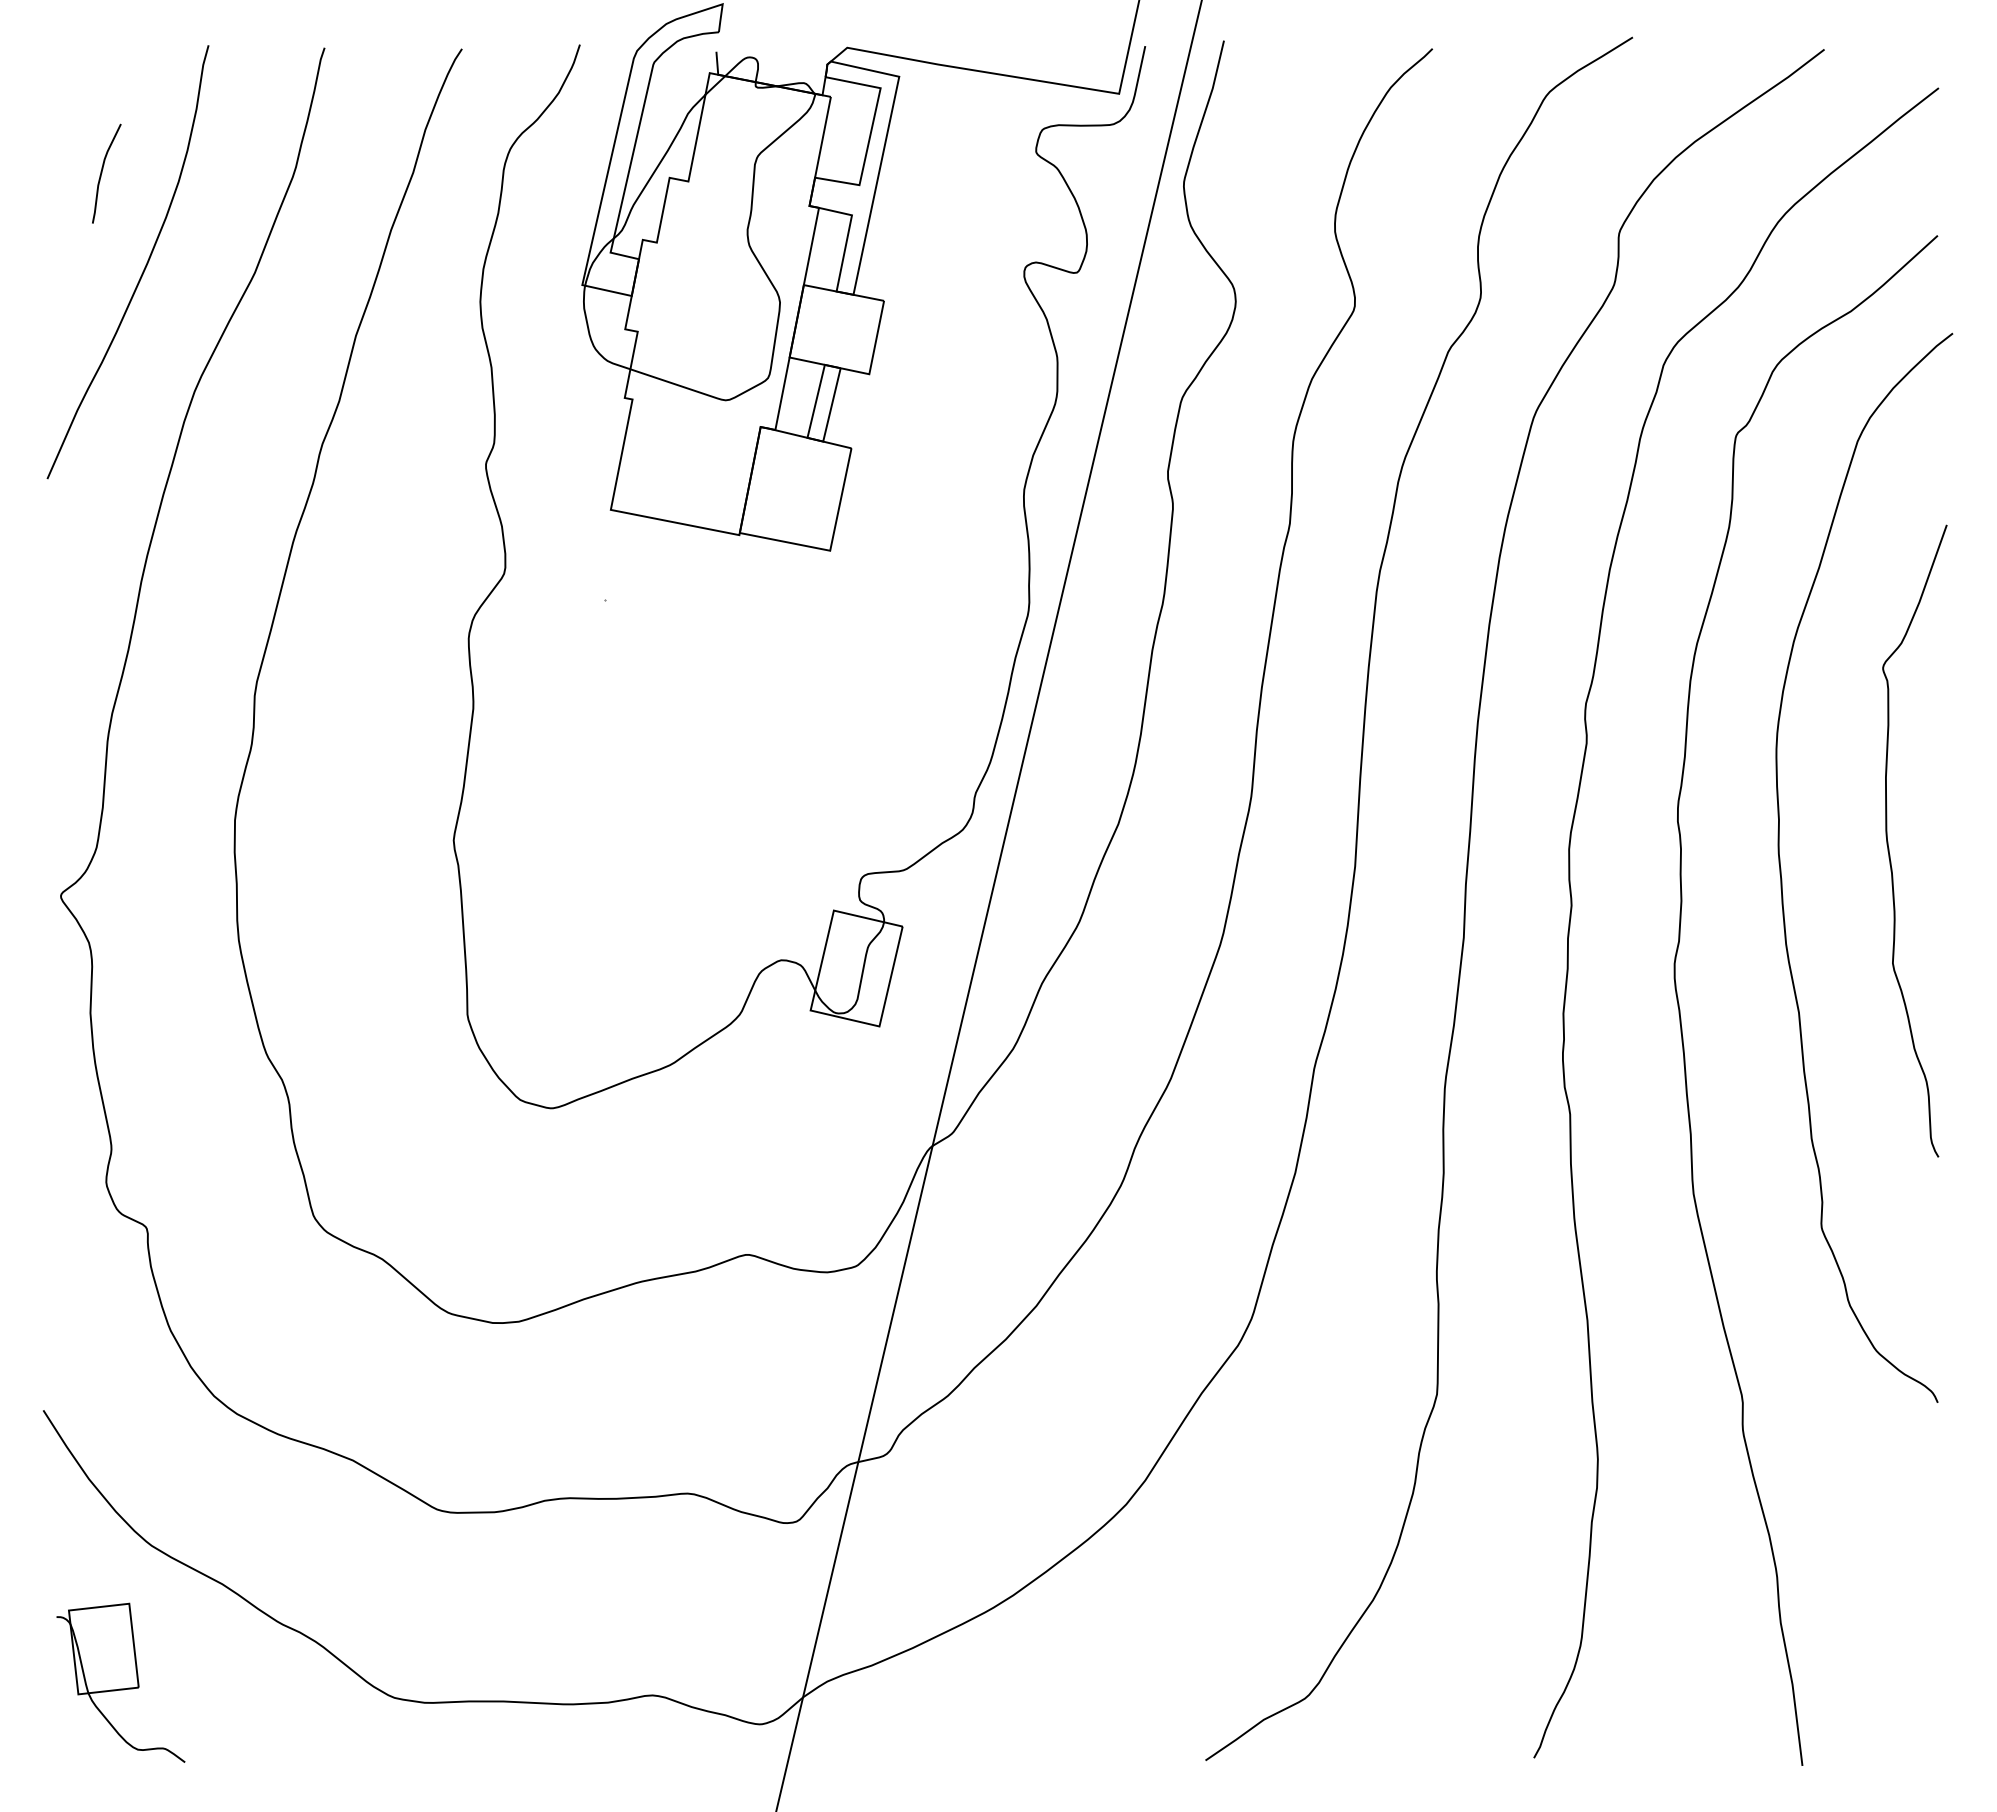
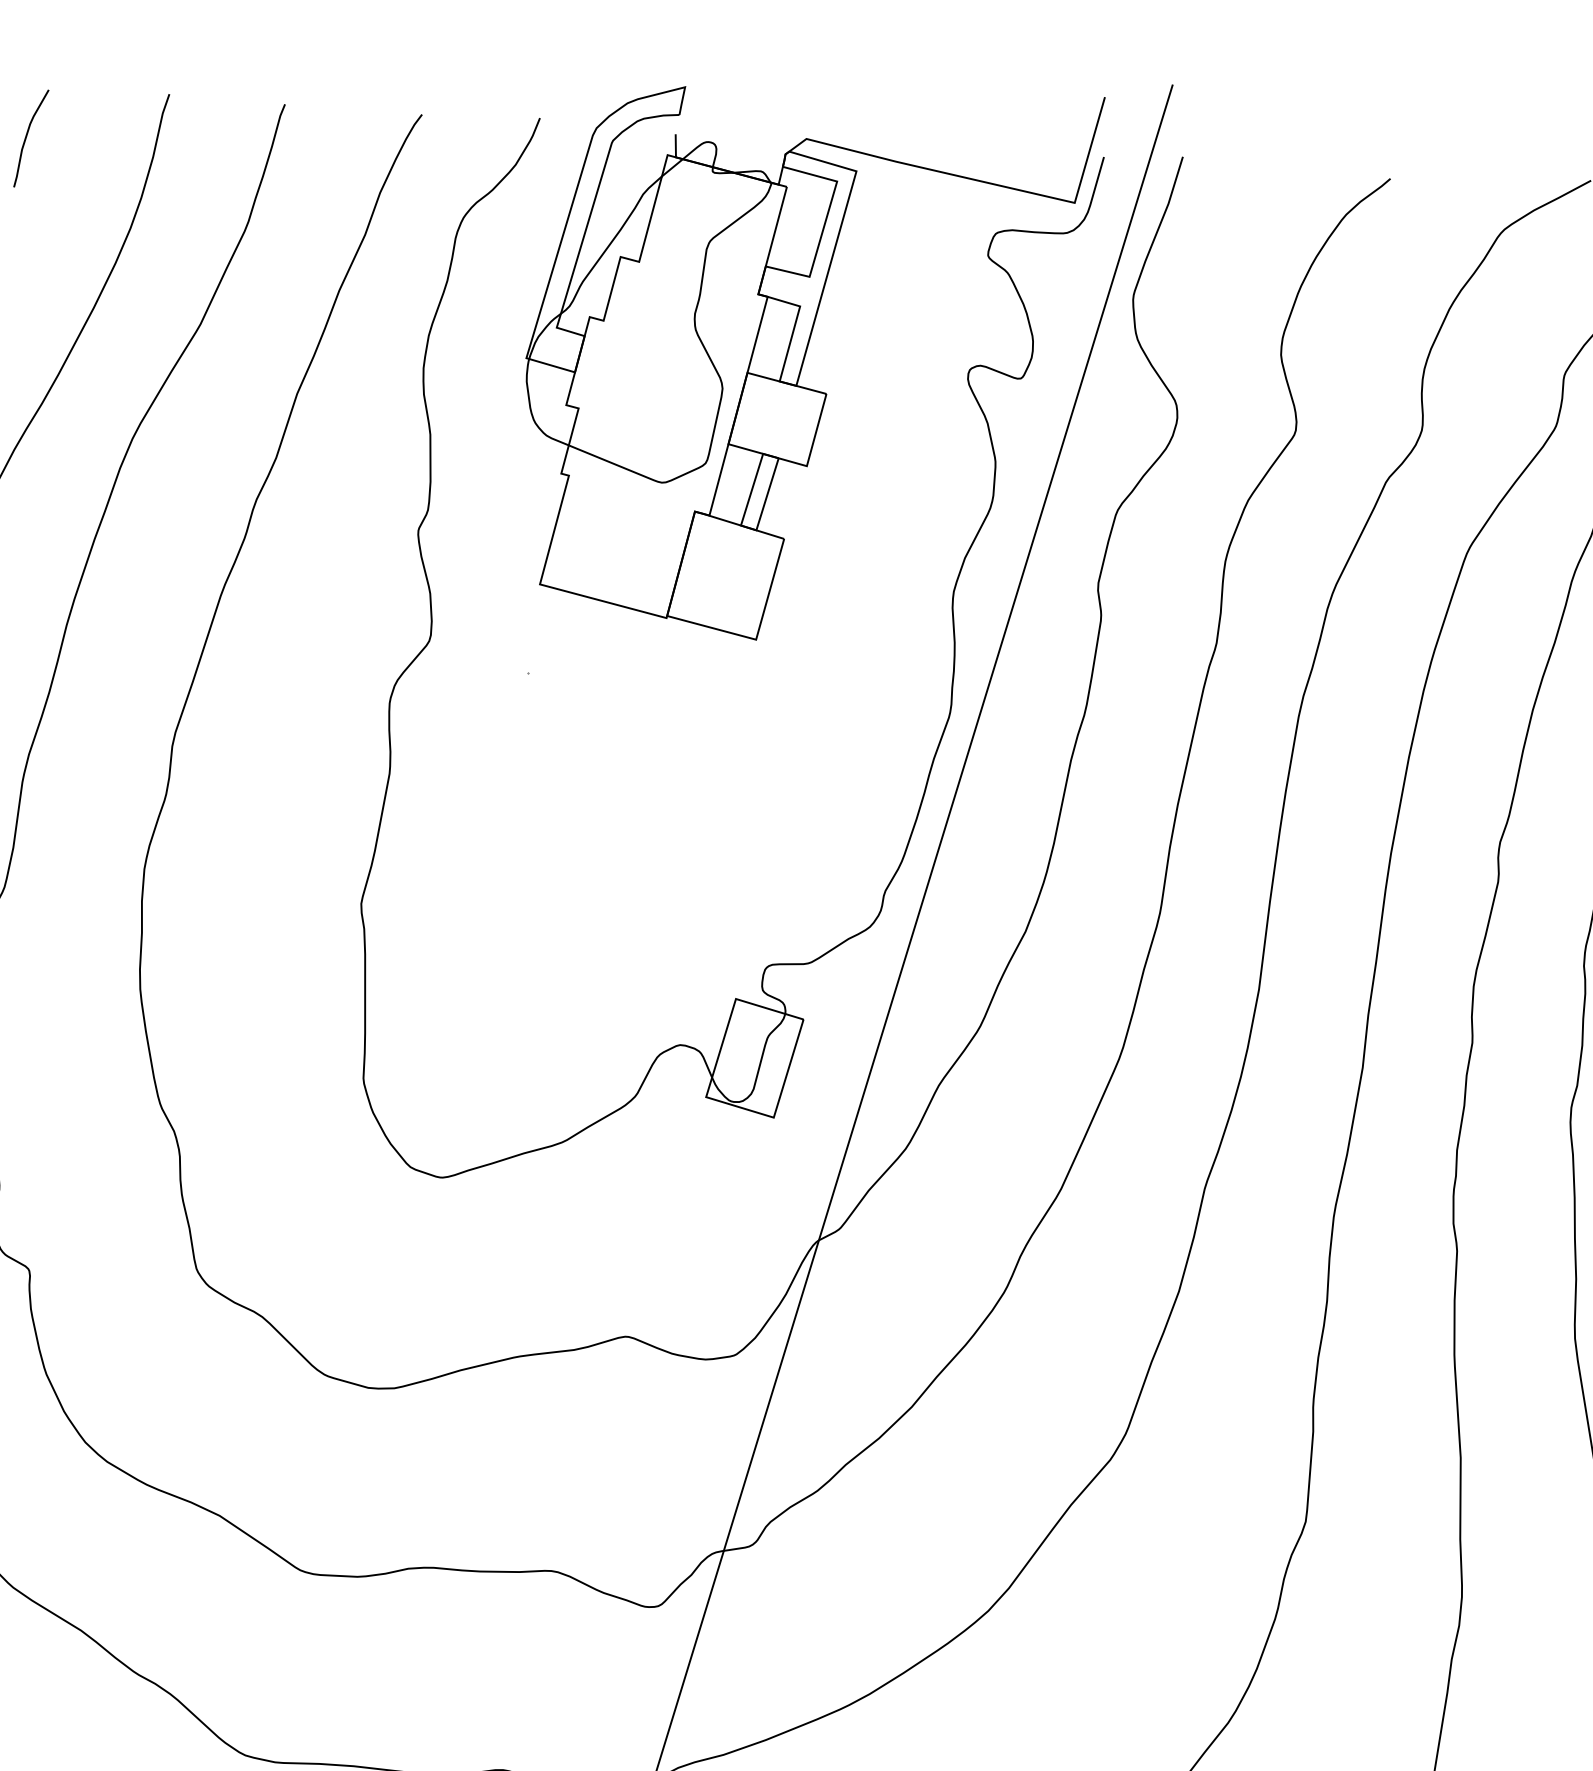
curve: (102, 173) -> (27, 138), moved

